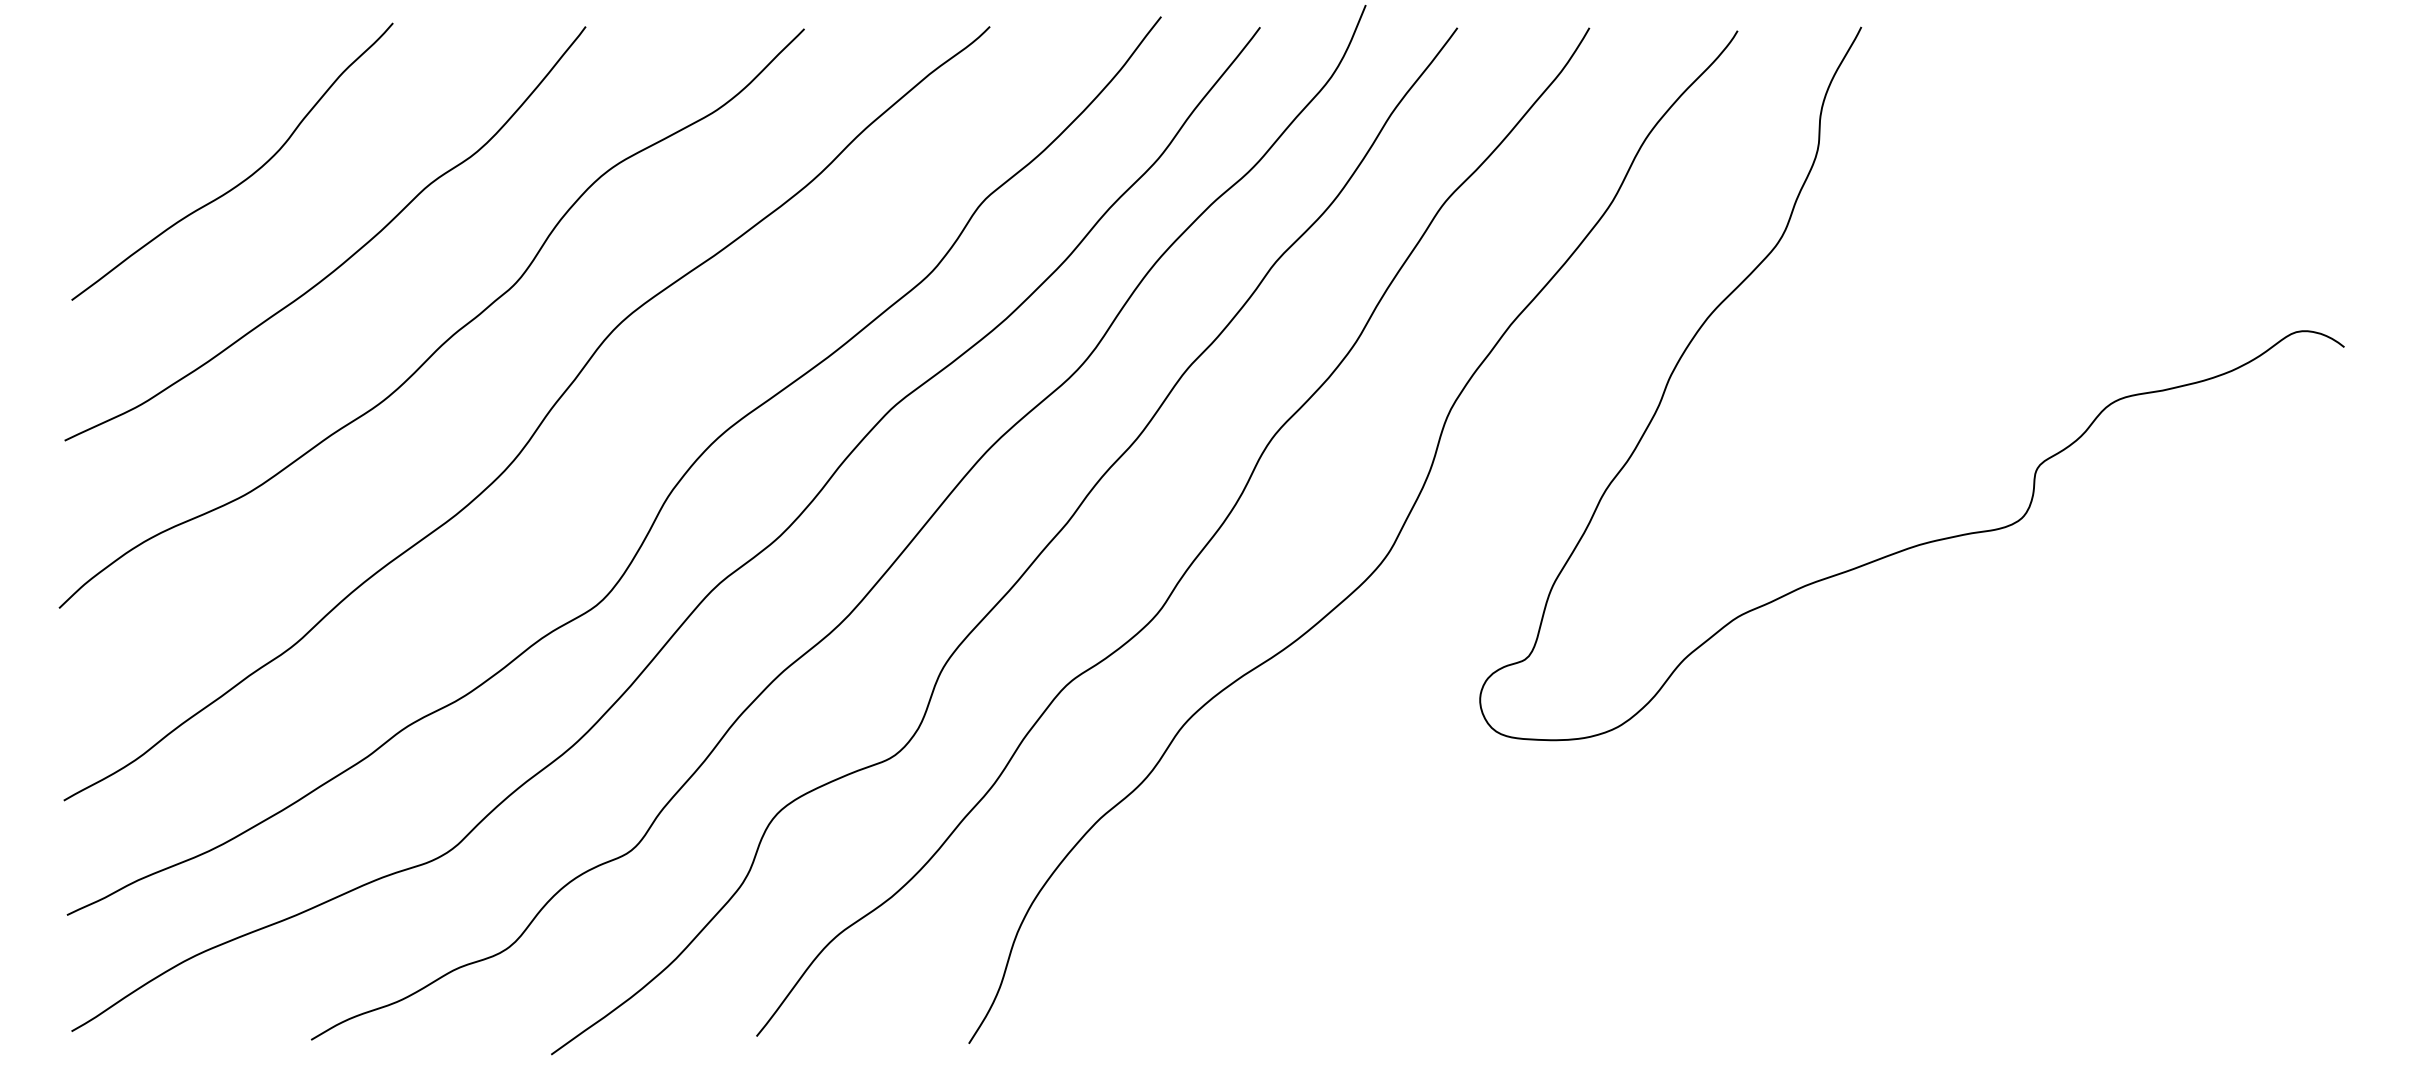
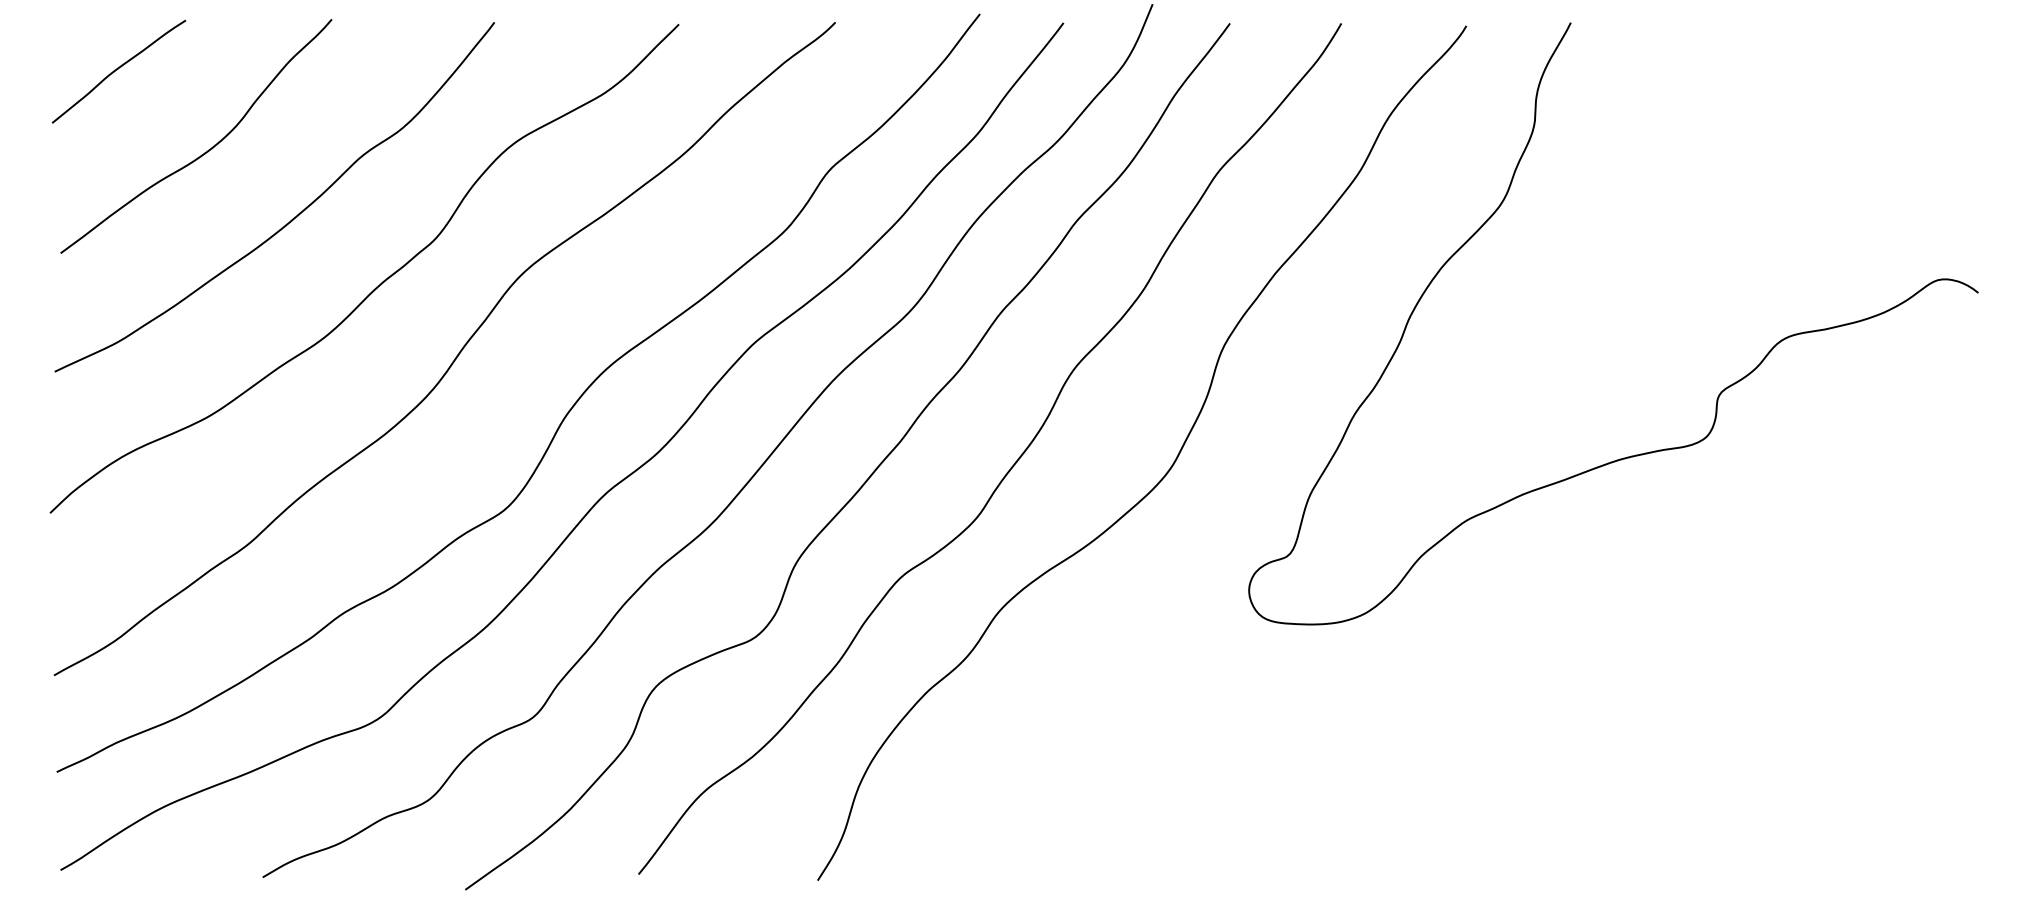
curve: (139, 82) -> (117, 69), added

